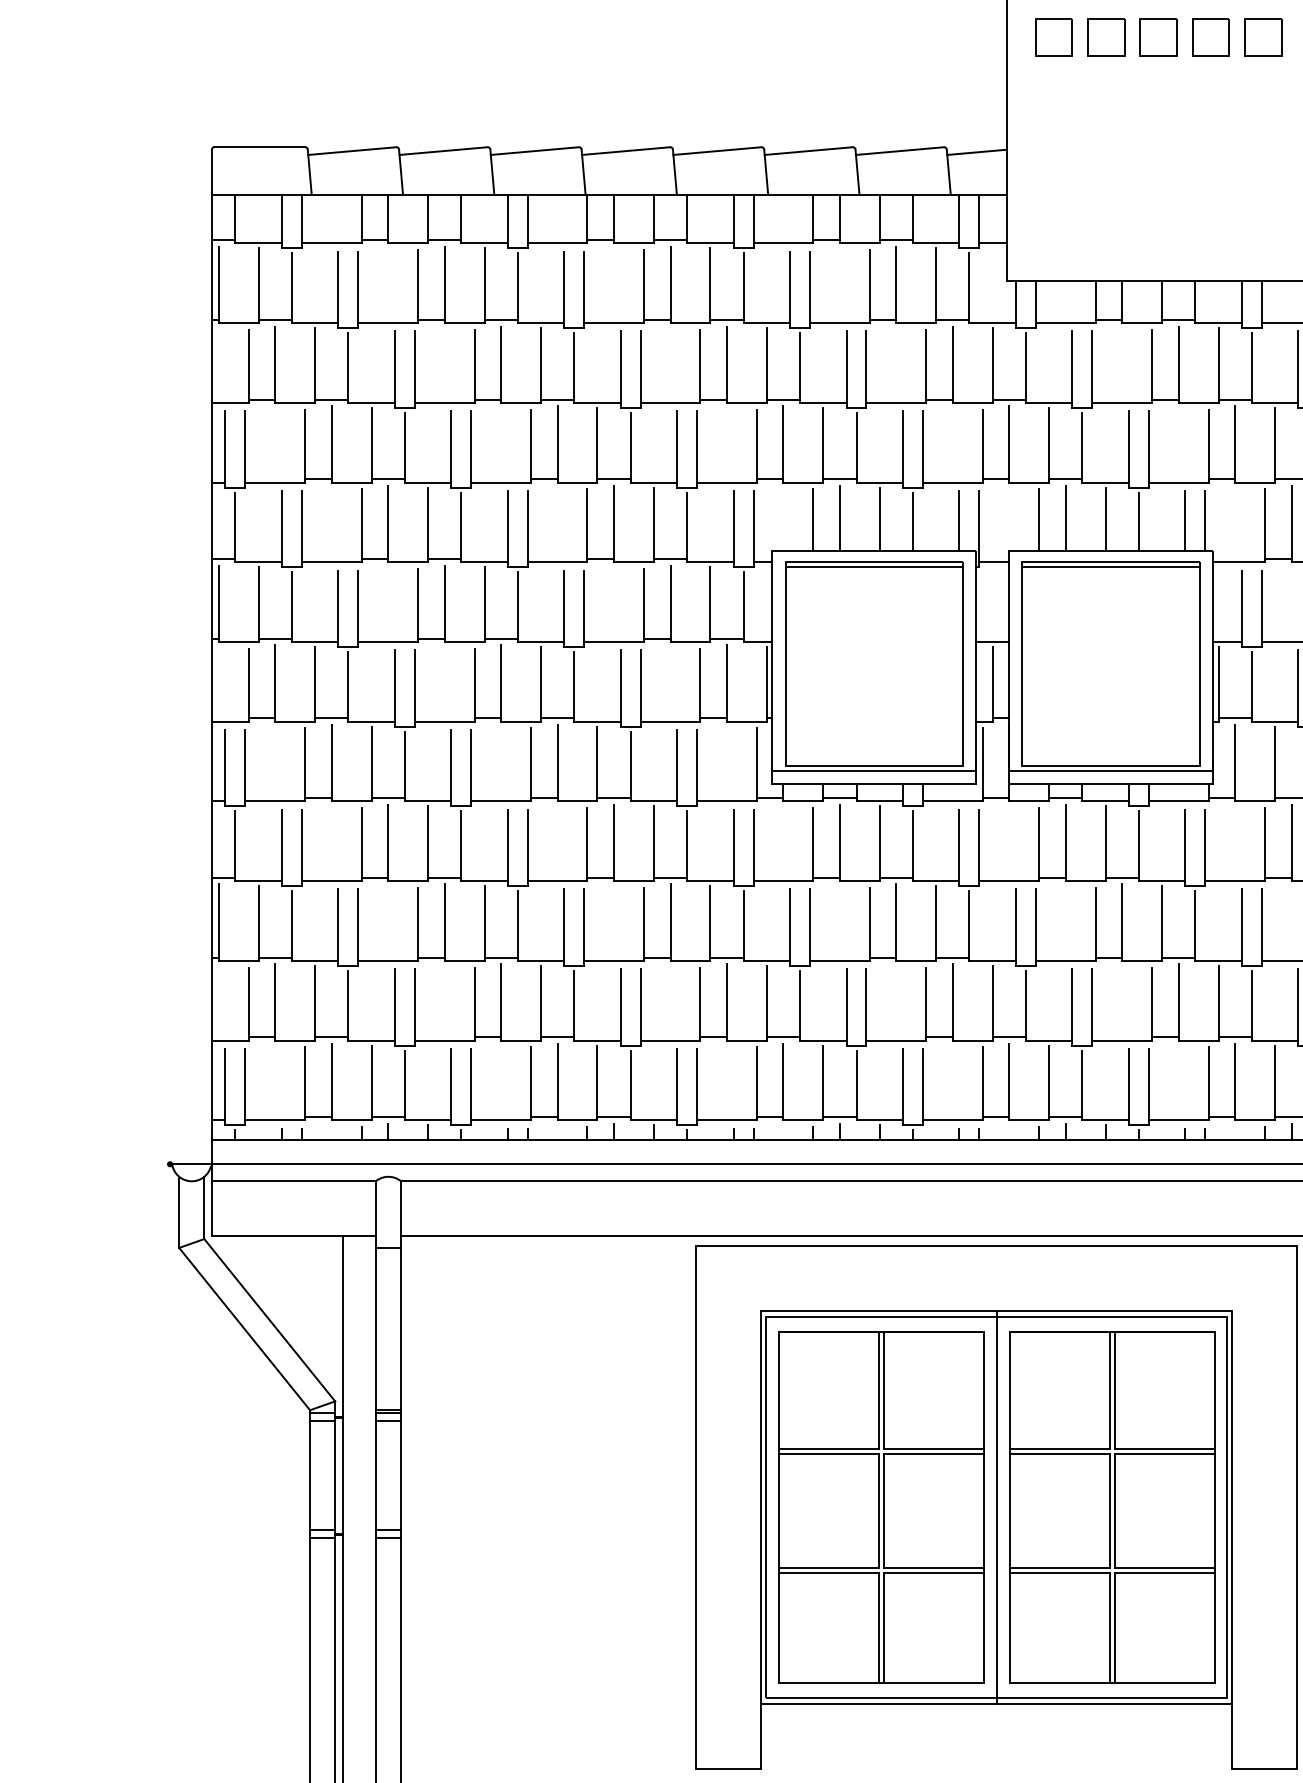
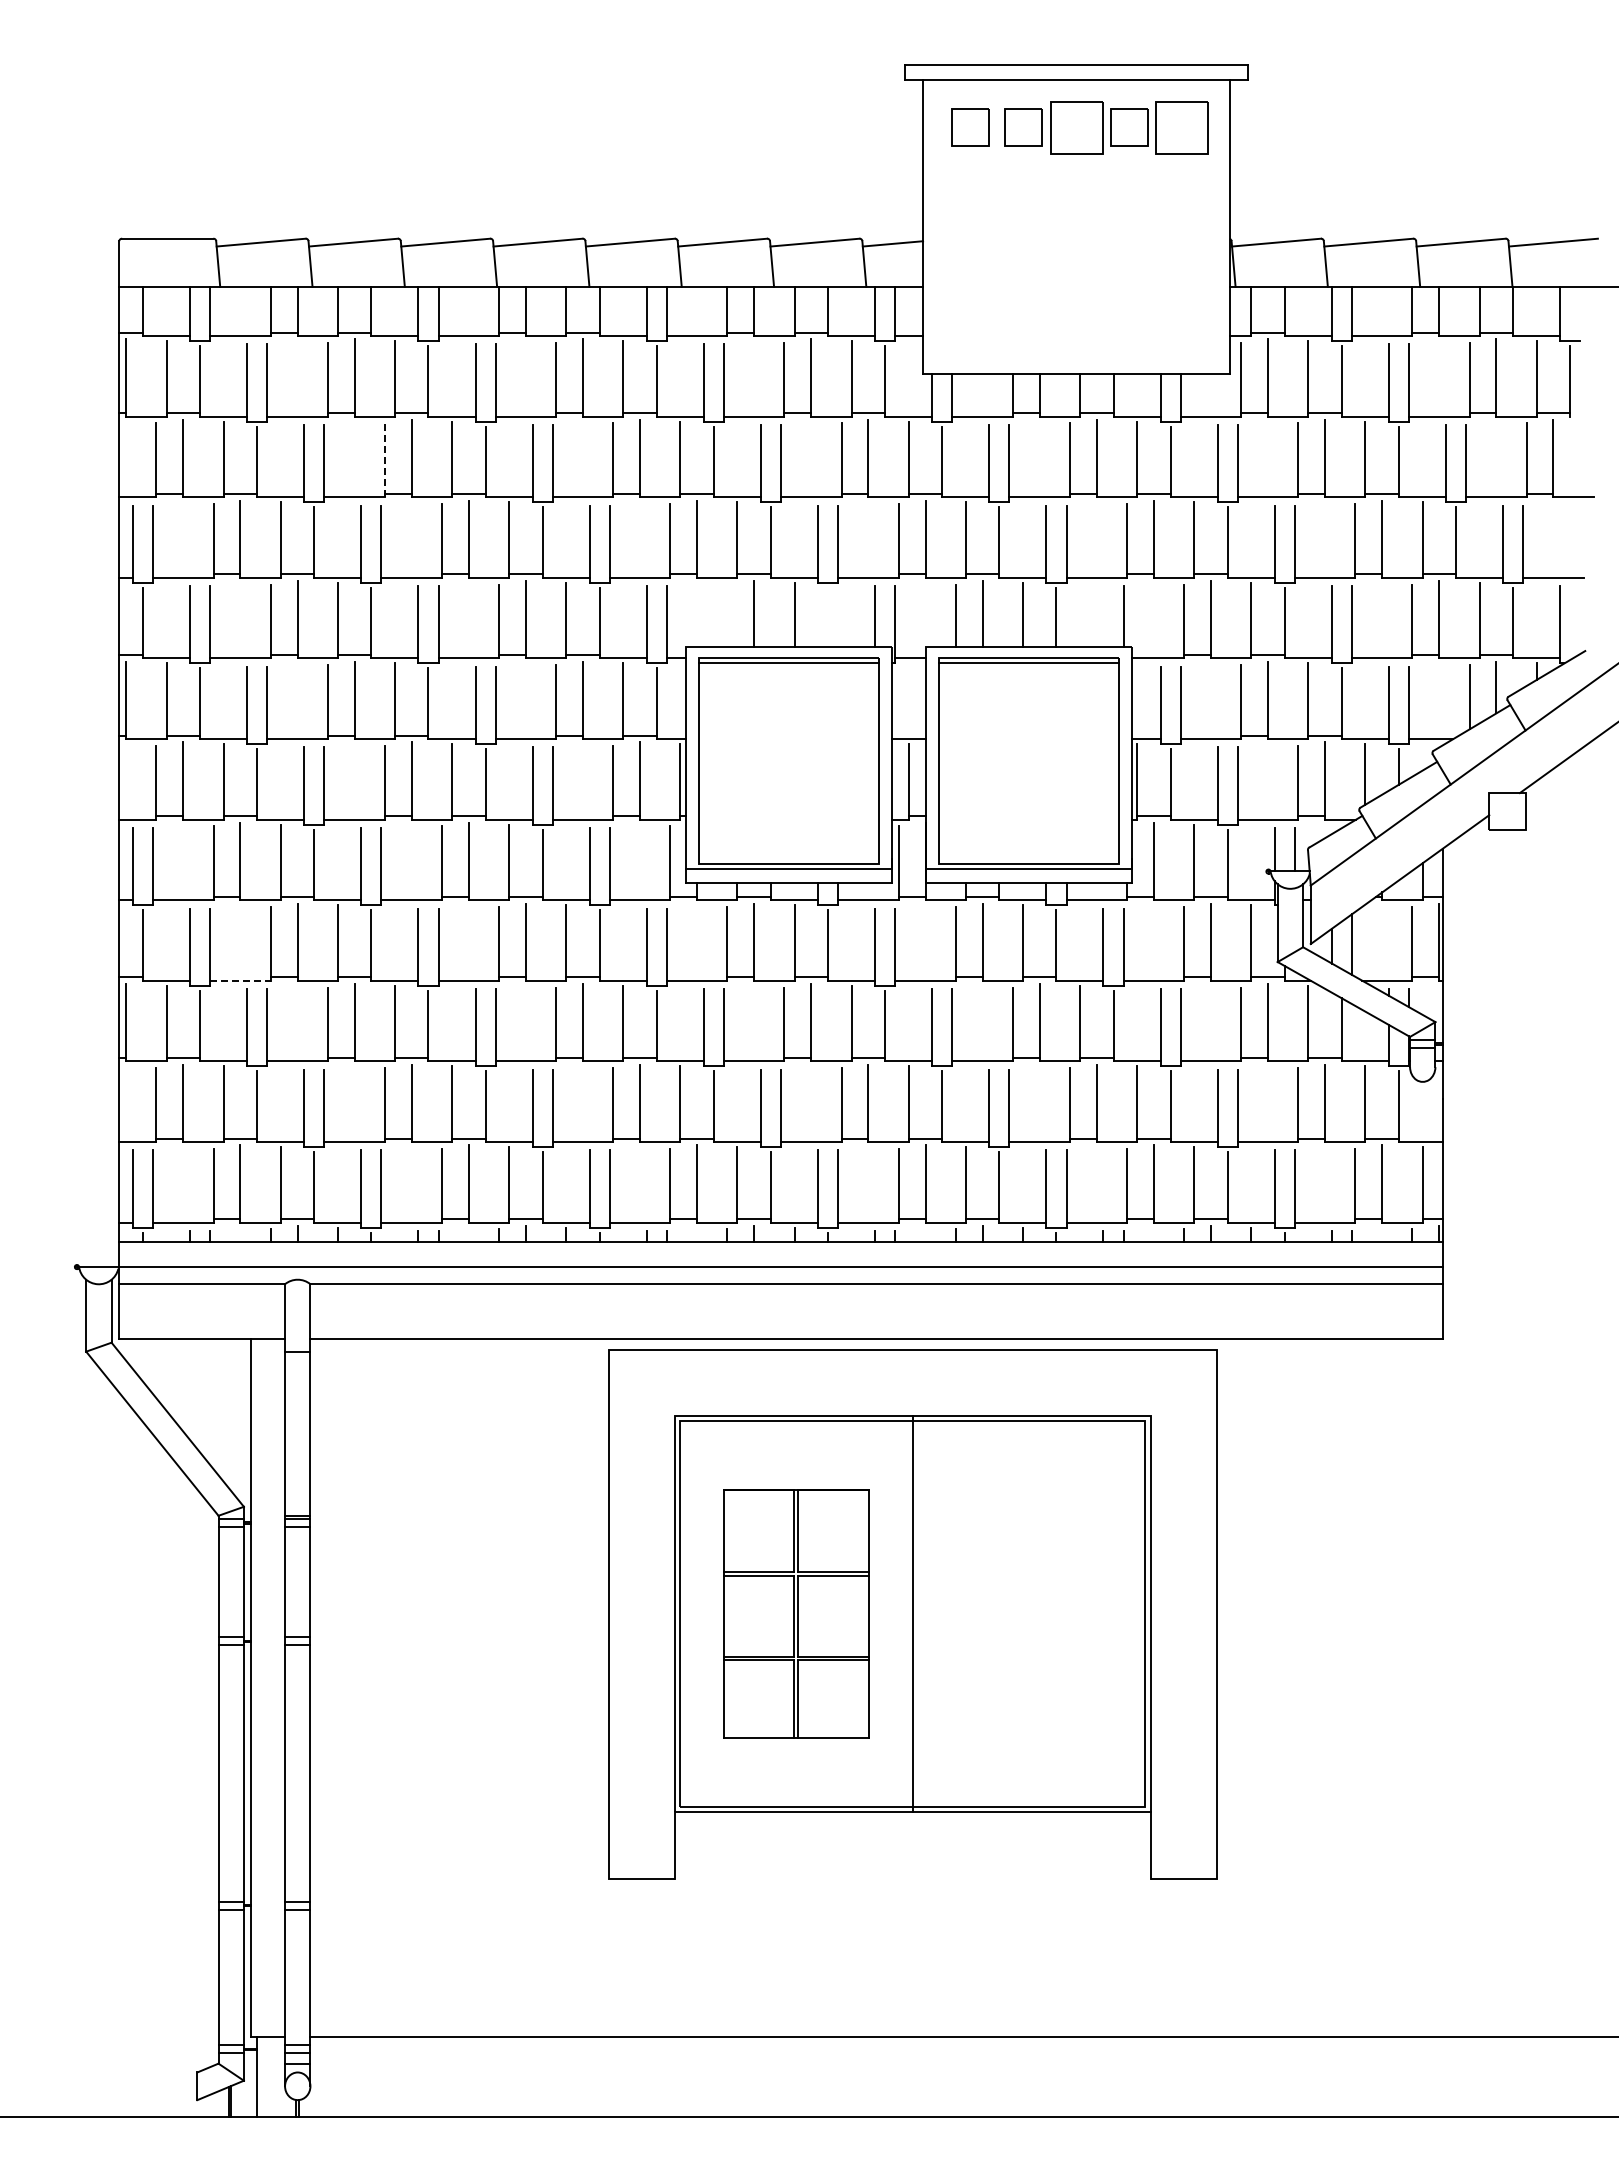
part: (1158, 37) -> (1076, 127), size x1.4
part: (1263, 37) -> (1182, 127), size x1.4
line: (474, 366) -> (384, 460), solid -> dashed
line: (813, 519) -> (727, 615), removed
line: (1185, 520) -> (1103, 616), removed
line: (913, 521) -> (828, 617), removed
line: (331, 880) -> (240, 980), solid -> dashed
part: (881, 1506) -> (796, 1613), size x0.7
part: (1112, 1506) -> (1029, 1613), removed

